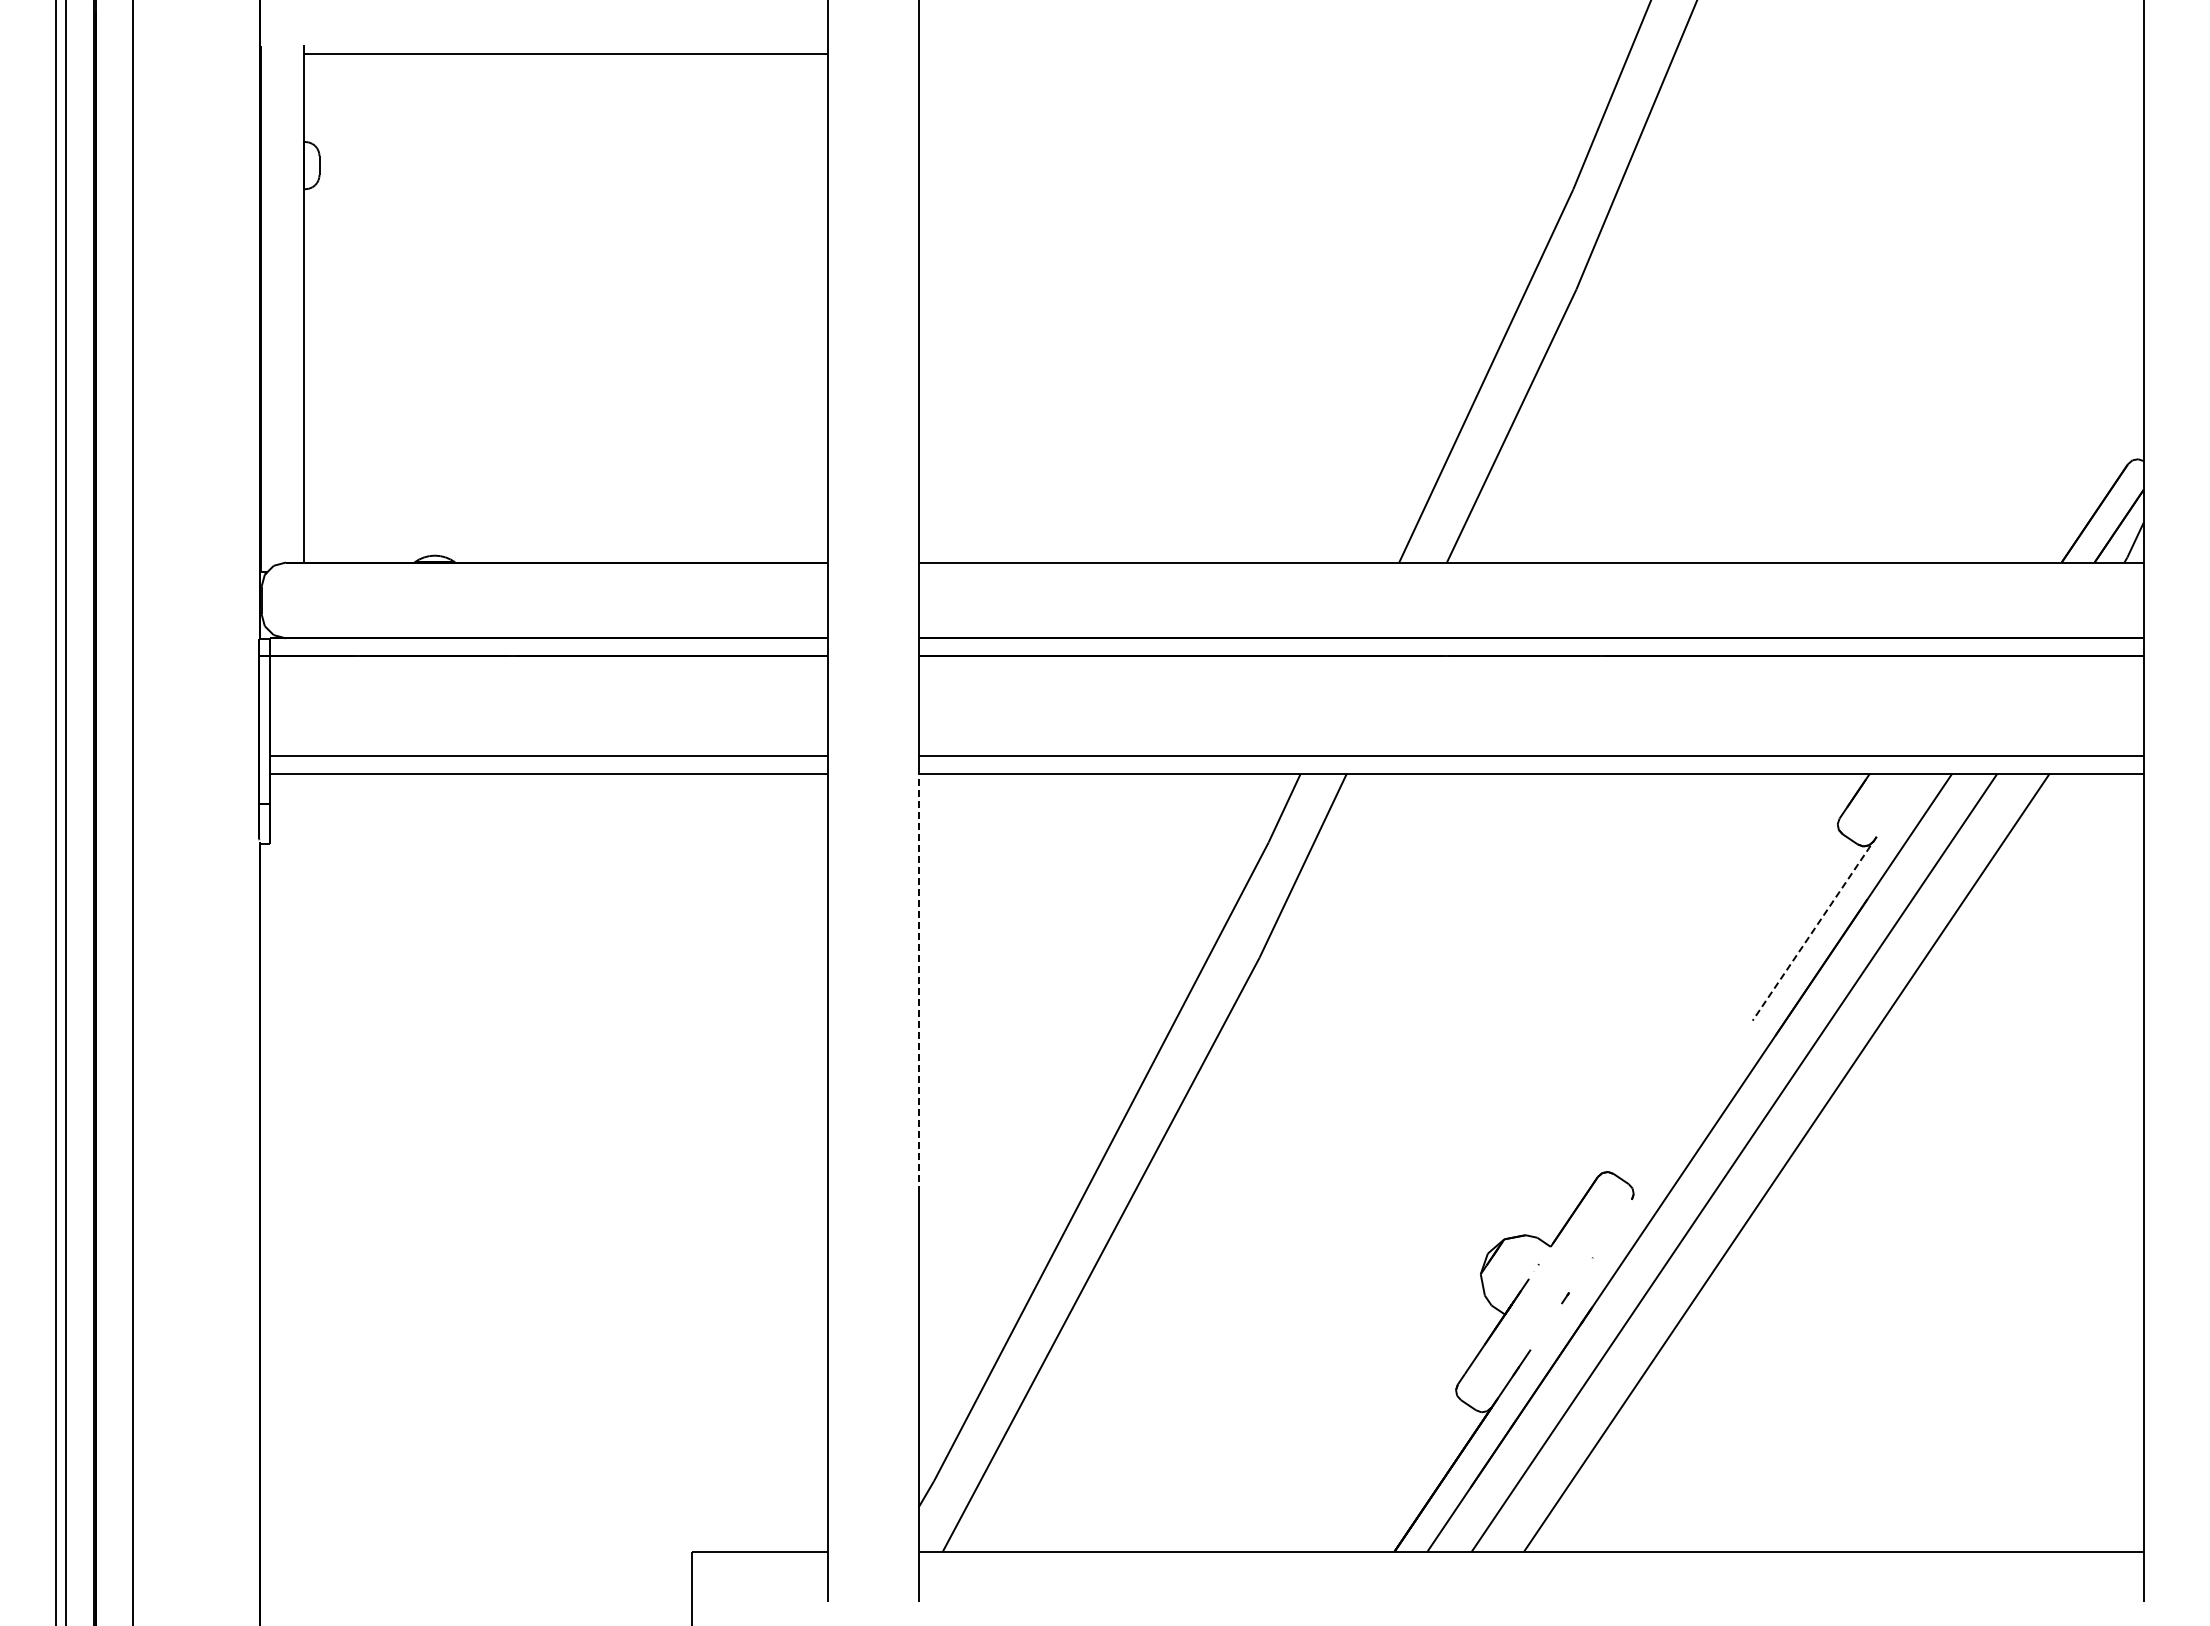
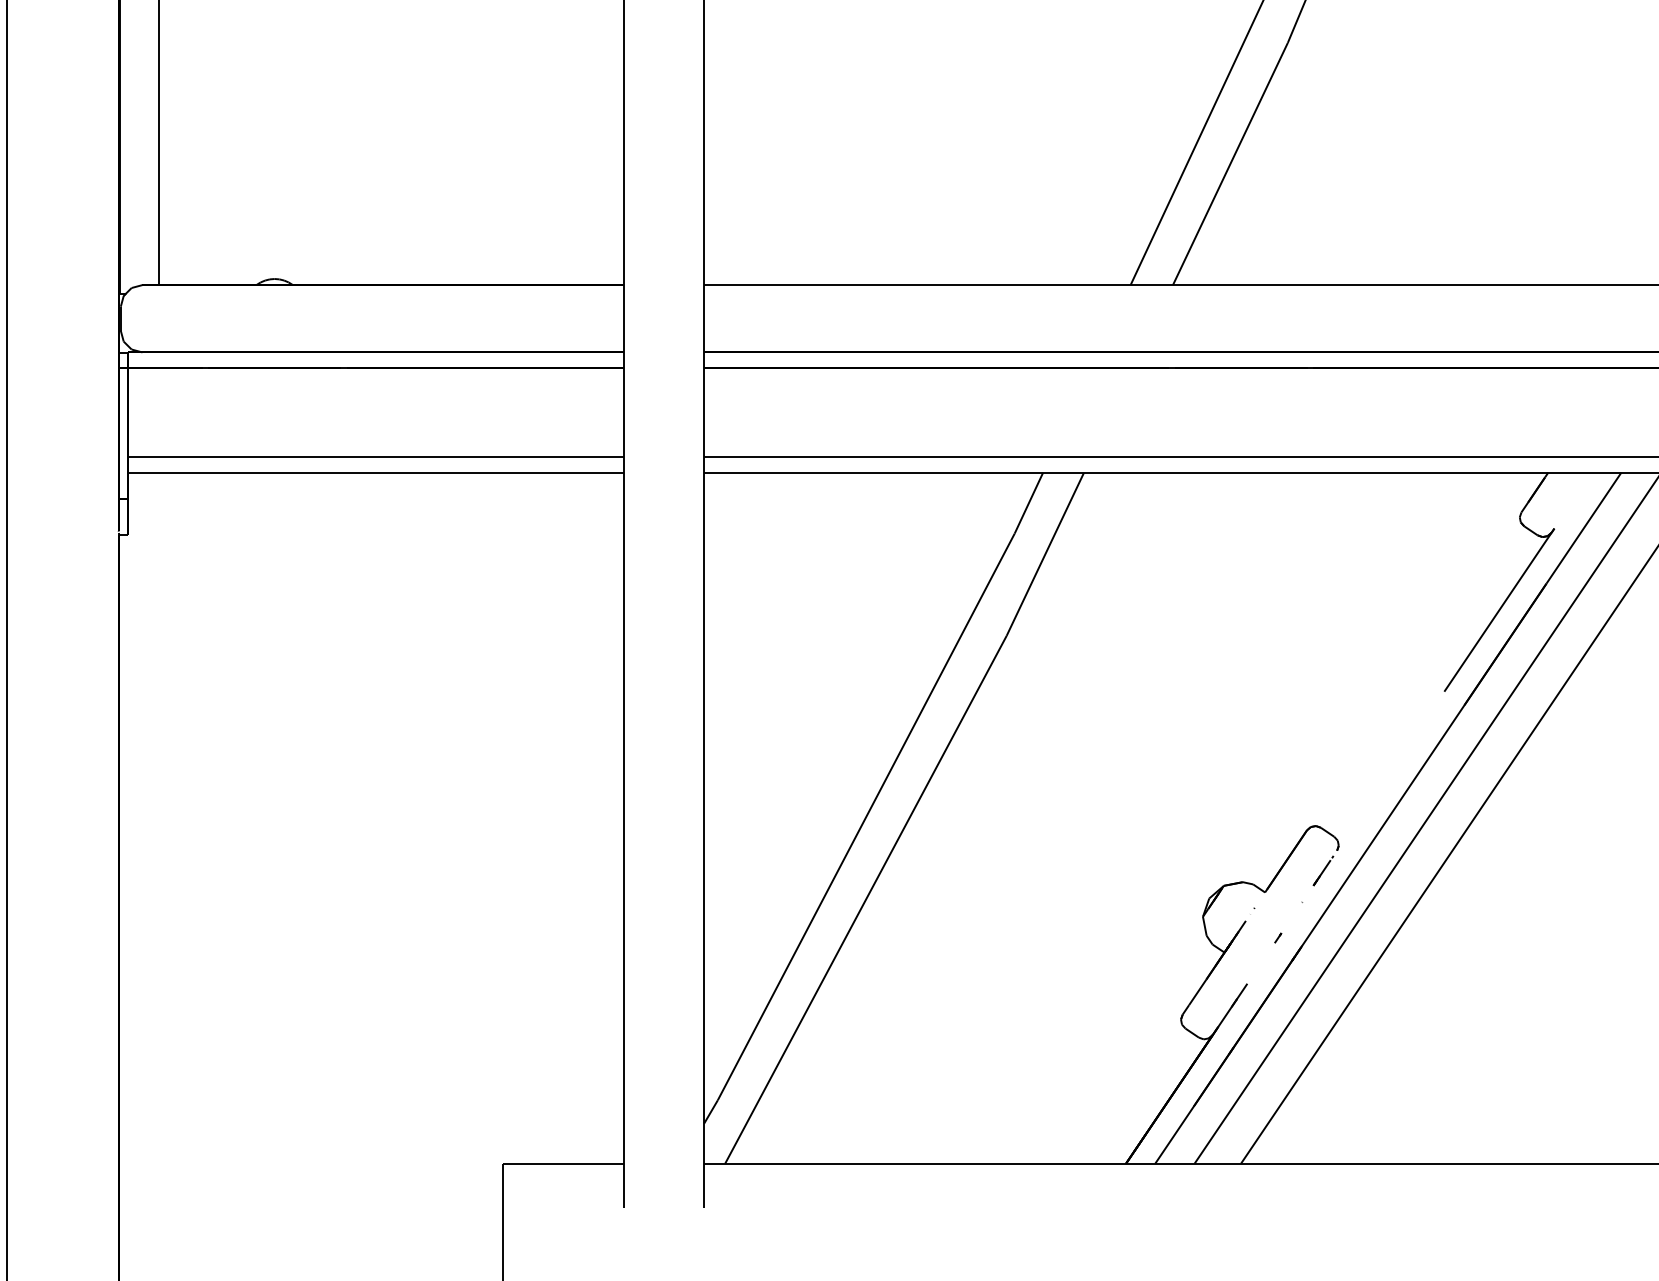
line: (1814, 928) -> (1499, 609), dashed -> solid
line: (918, 983) -> (703, 658), dashed -> solid
line: (1616, 1222) -> (1323, 870), added

